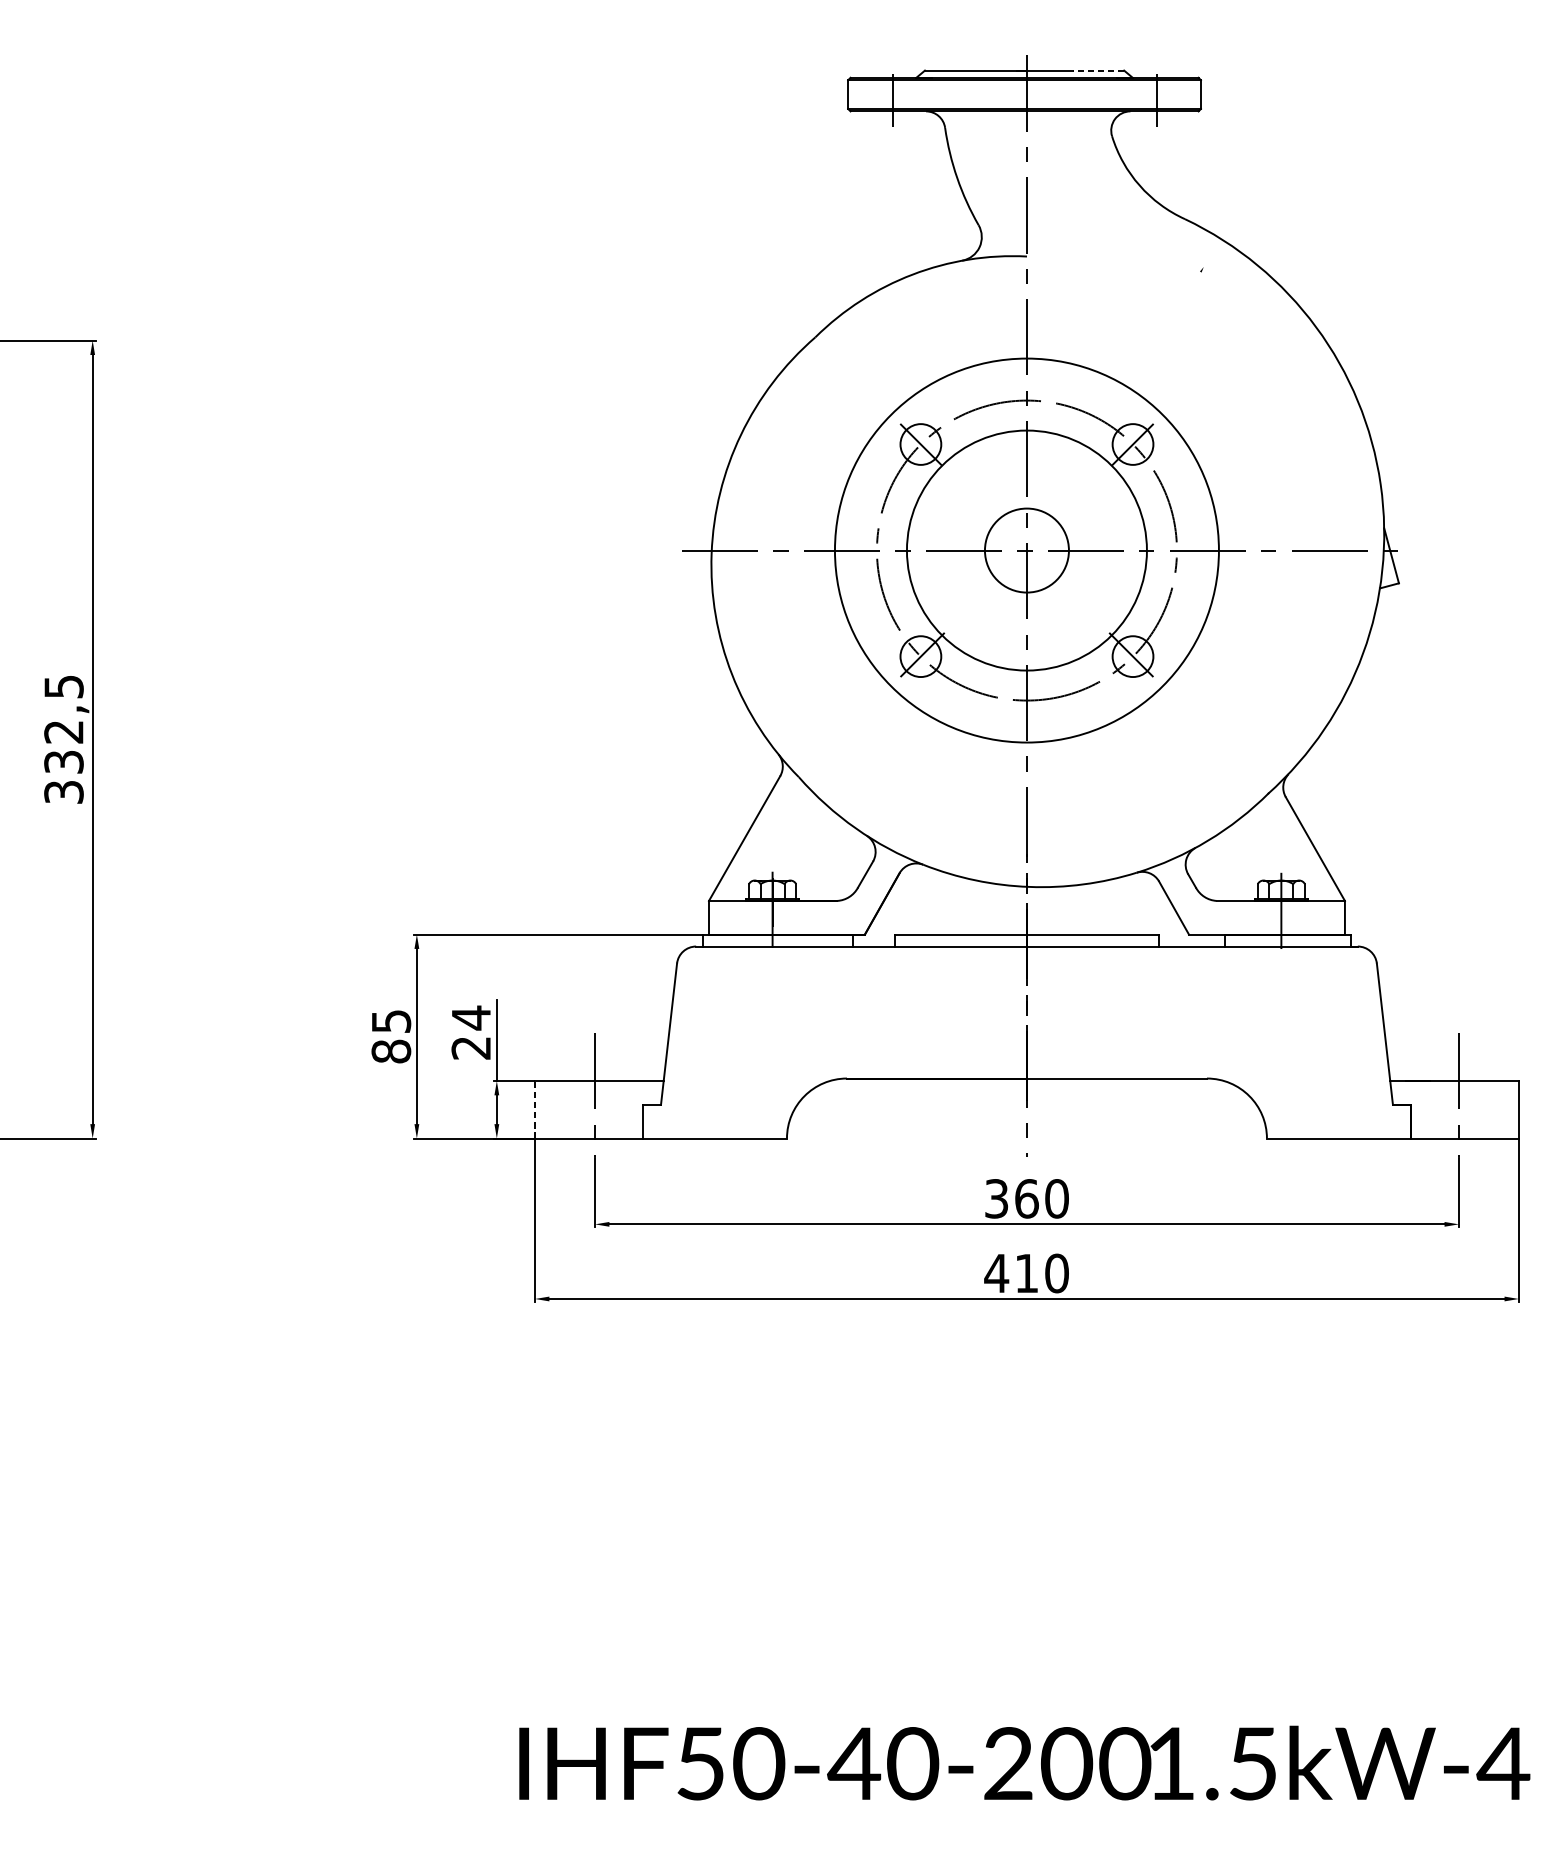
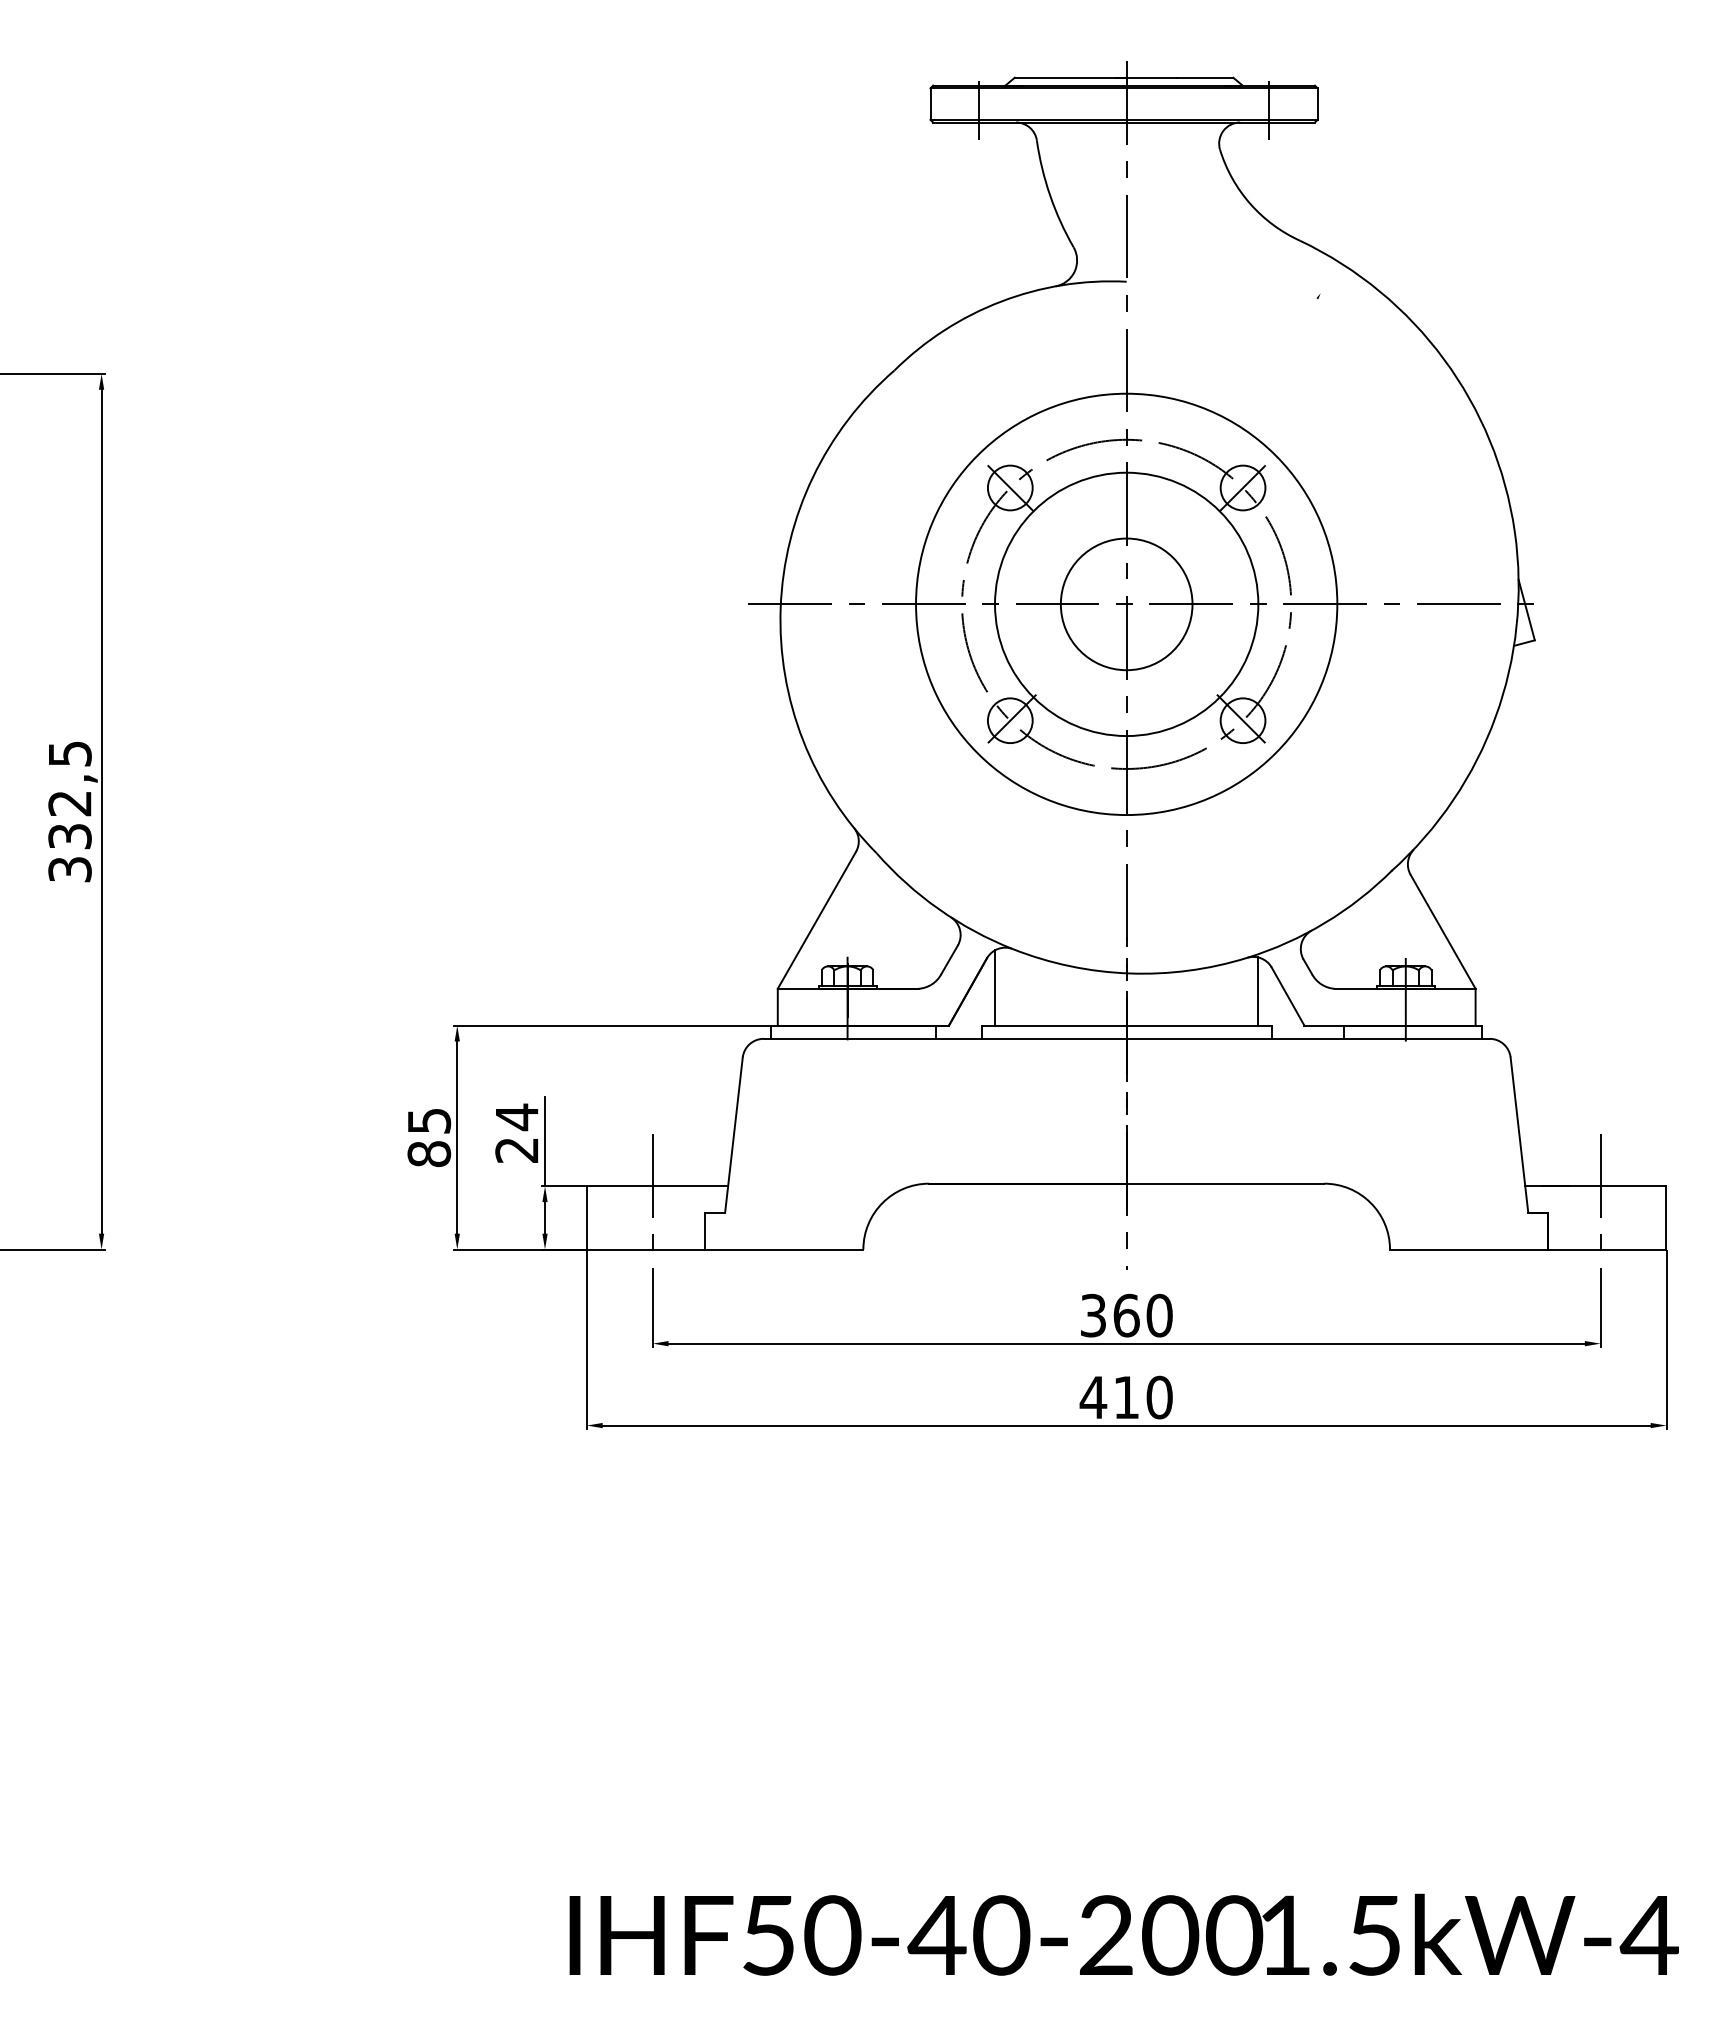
line: (1097, 70) -> (1204, 77), dashed -> solid
circle: (1026, 550) -> (1126, 604), size x1.43
line: (907, 899) -> (995, 987), added
line: (1147, 903) -> (1258, 991), added
line: (534, 1109) -> (586, 1217), dashed -> solid

